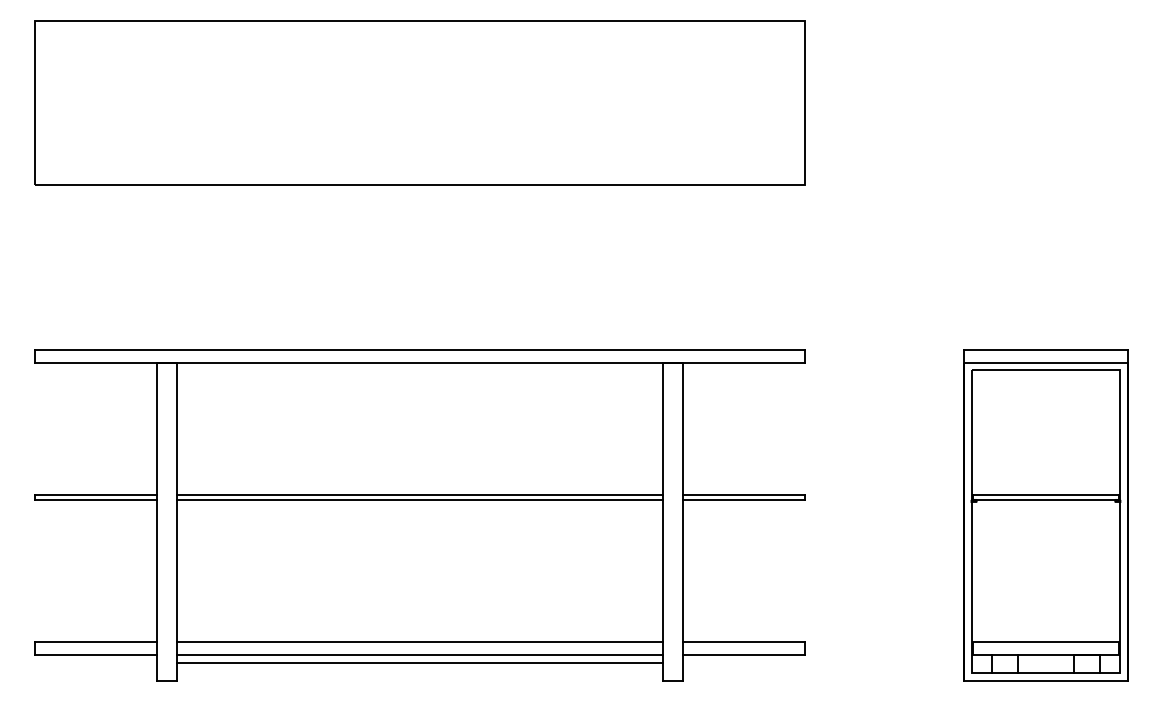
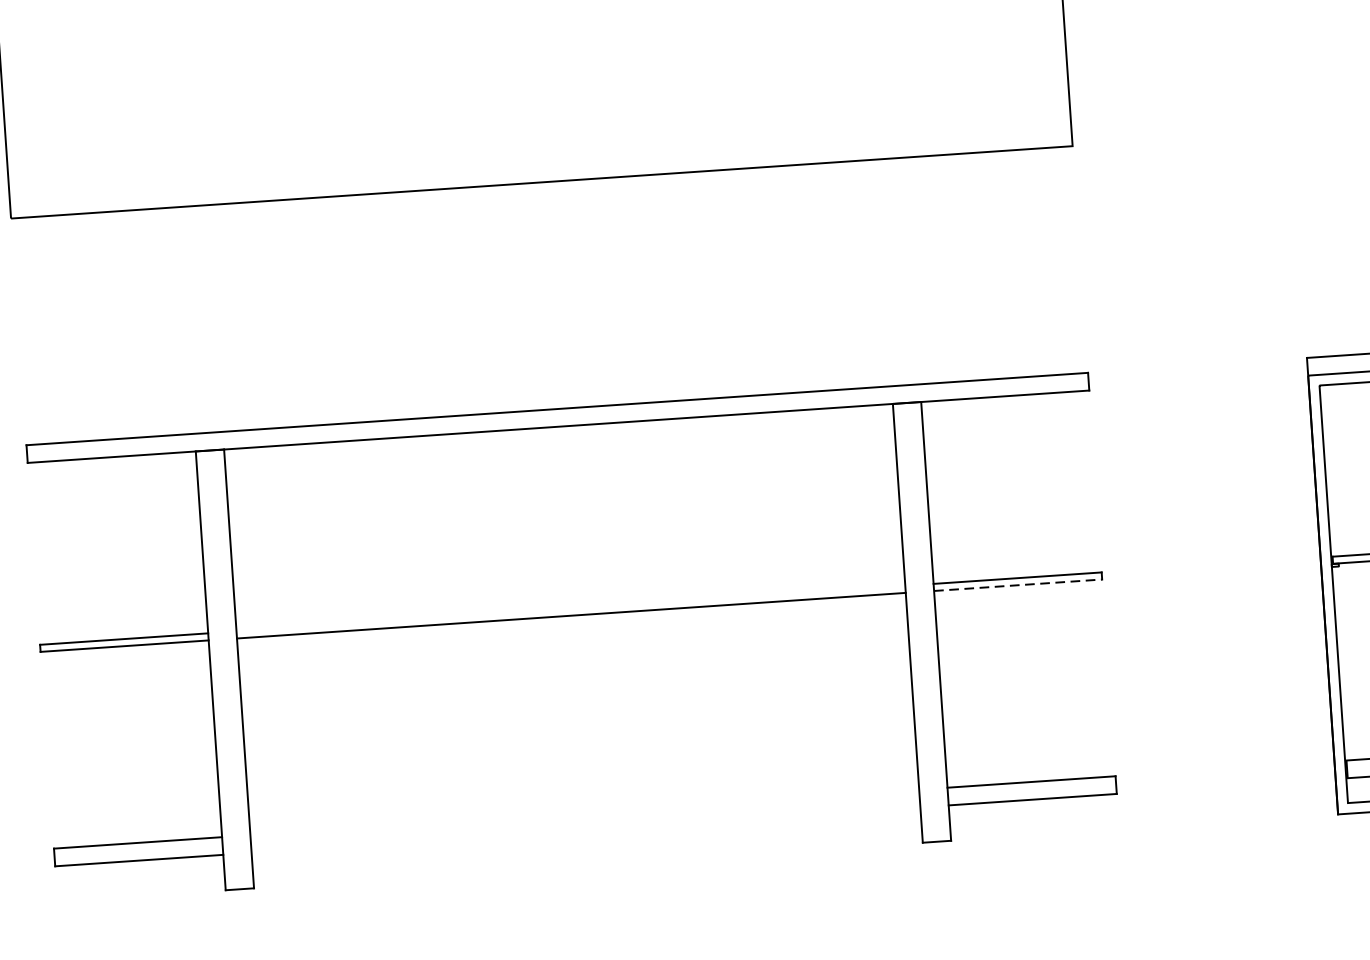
line: (419, 494) -> (570, 608), removed
line: (744, 499) -> (1018, 584), solid -> dashed
line: (419, 642) -> (584, 812), removed
line: (419, 655) -> (585, 830), removed
line: (419, 662) -> (586, 840), removed

